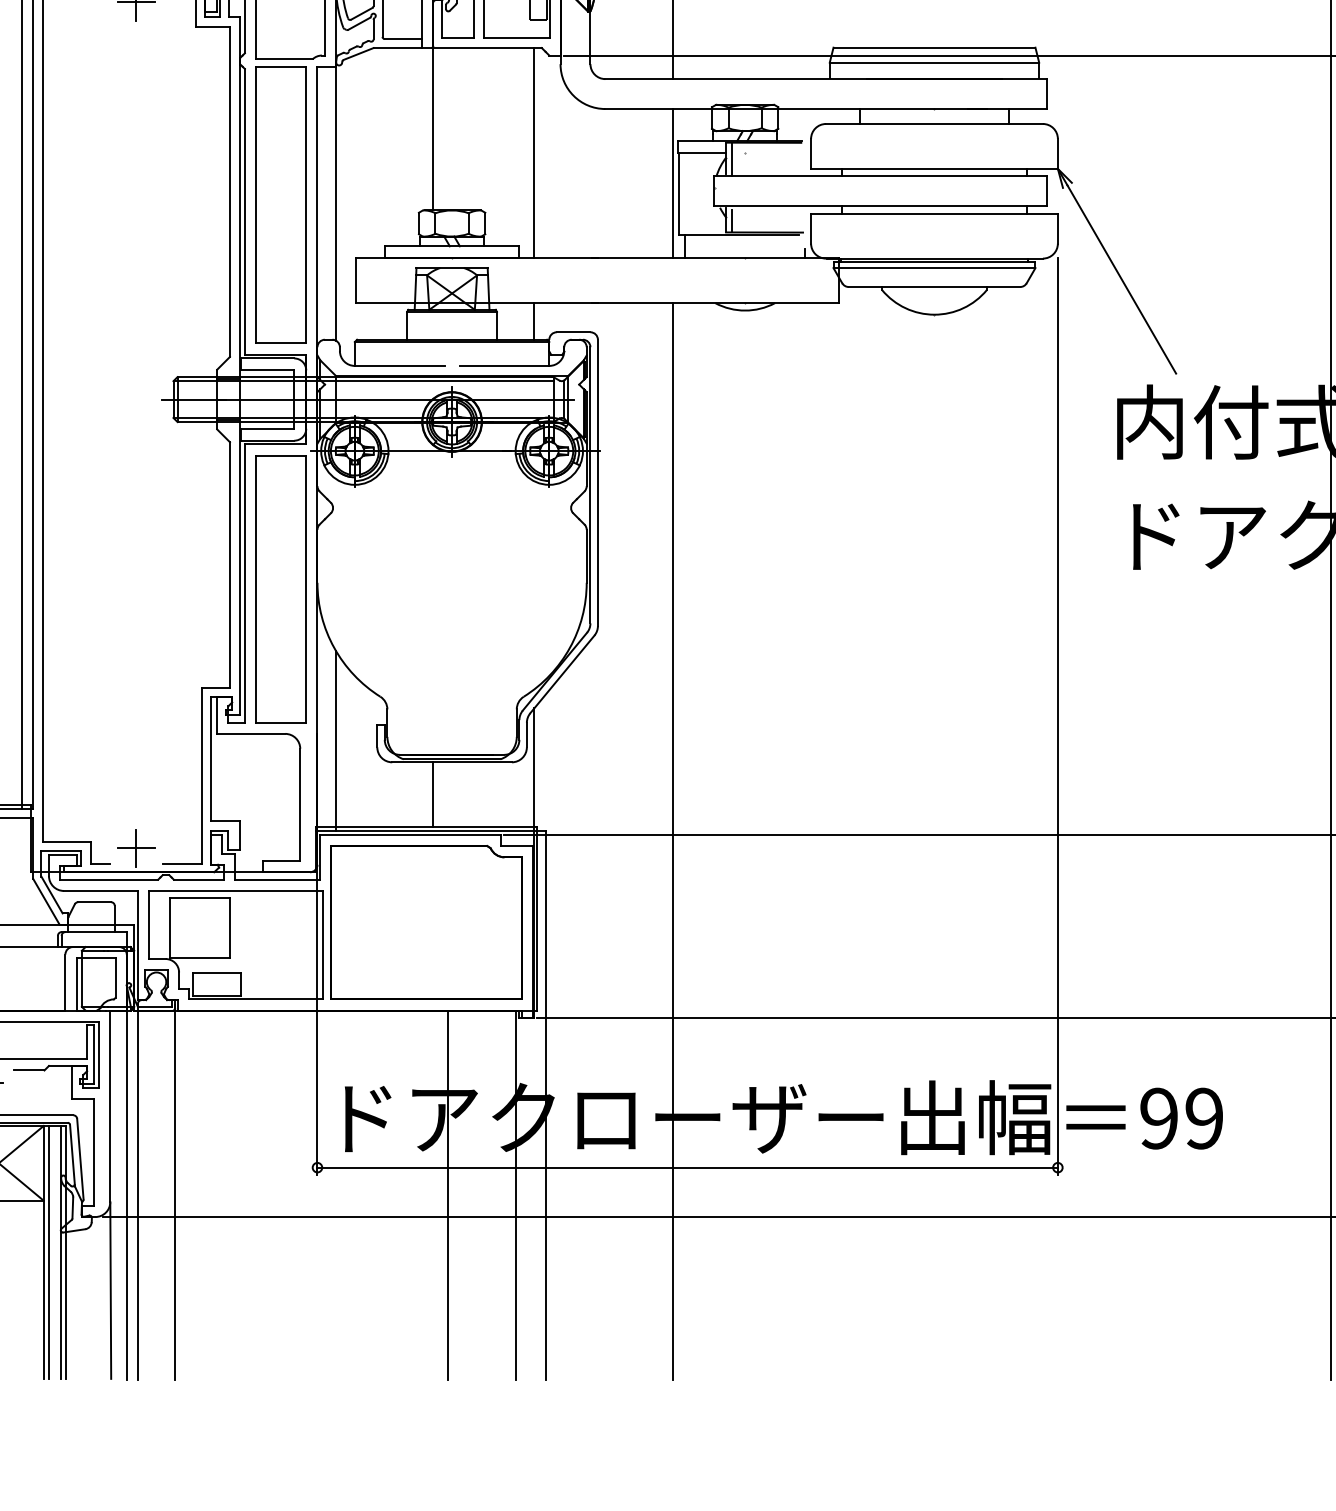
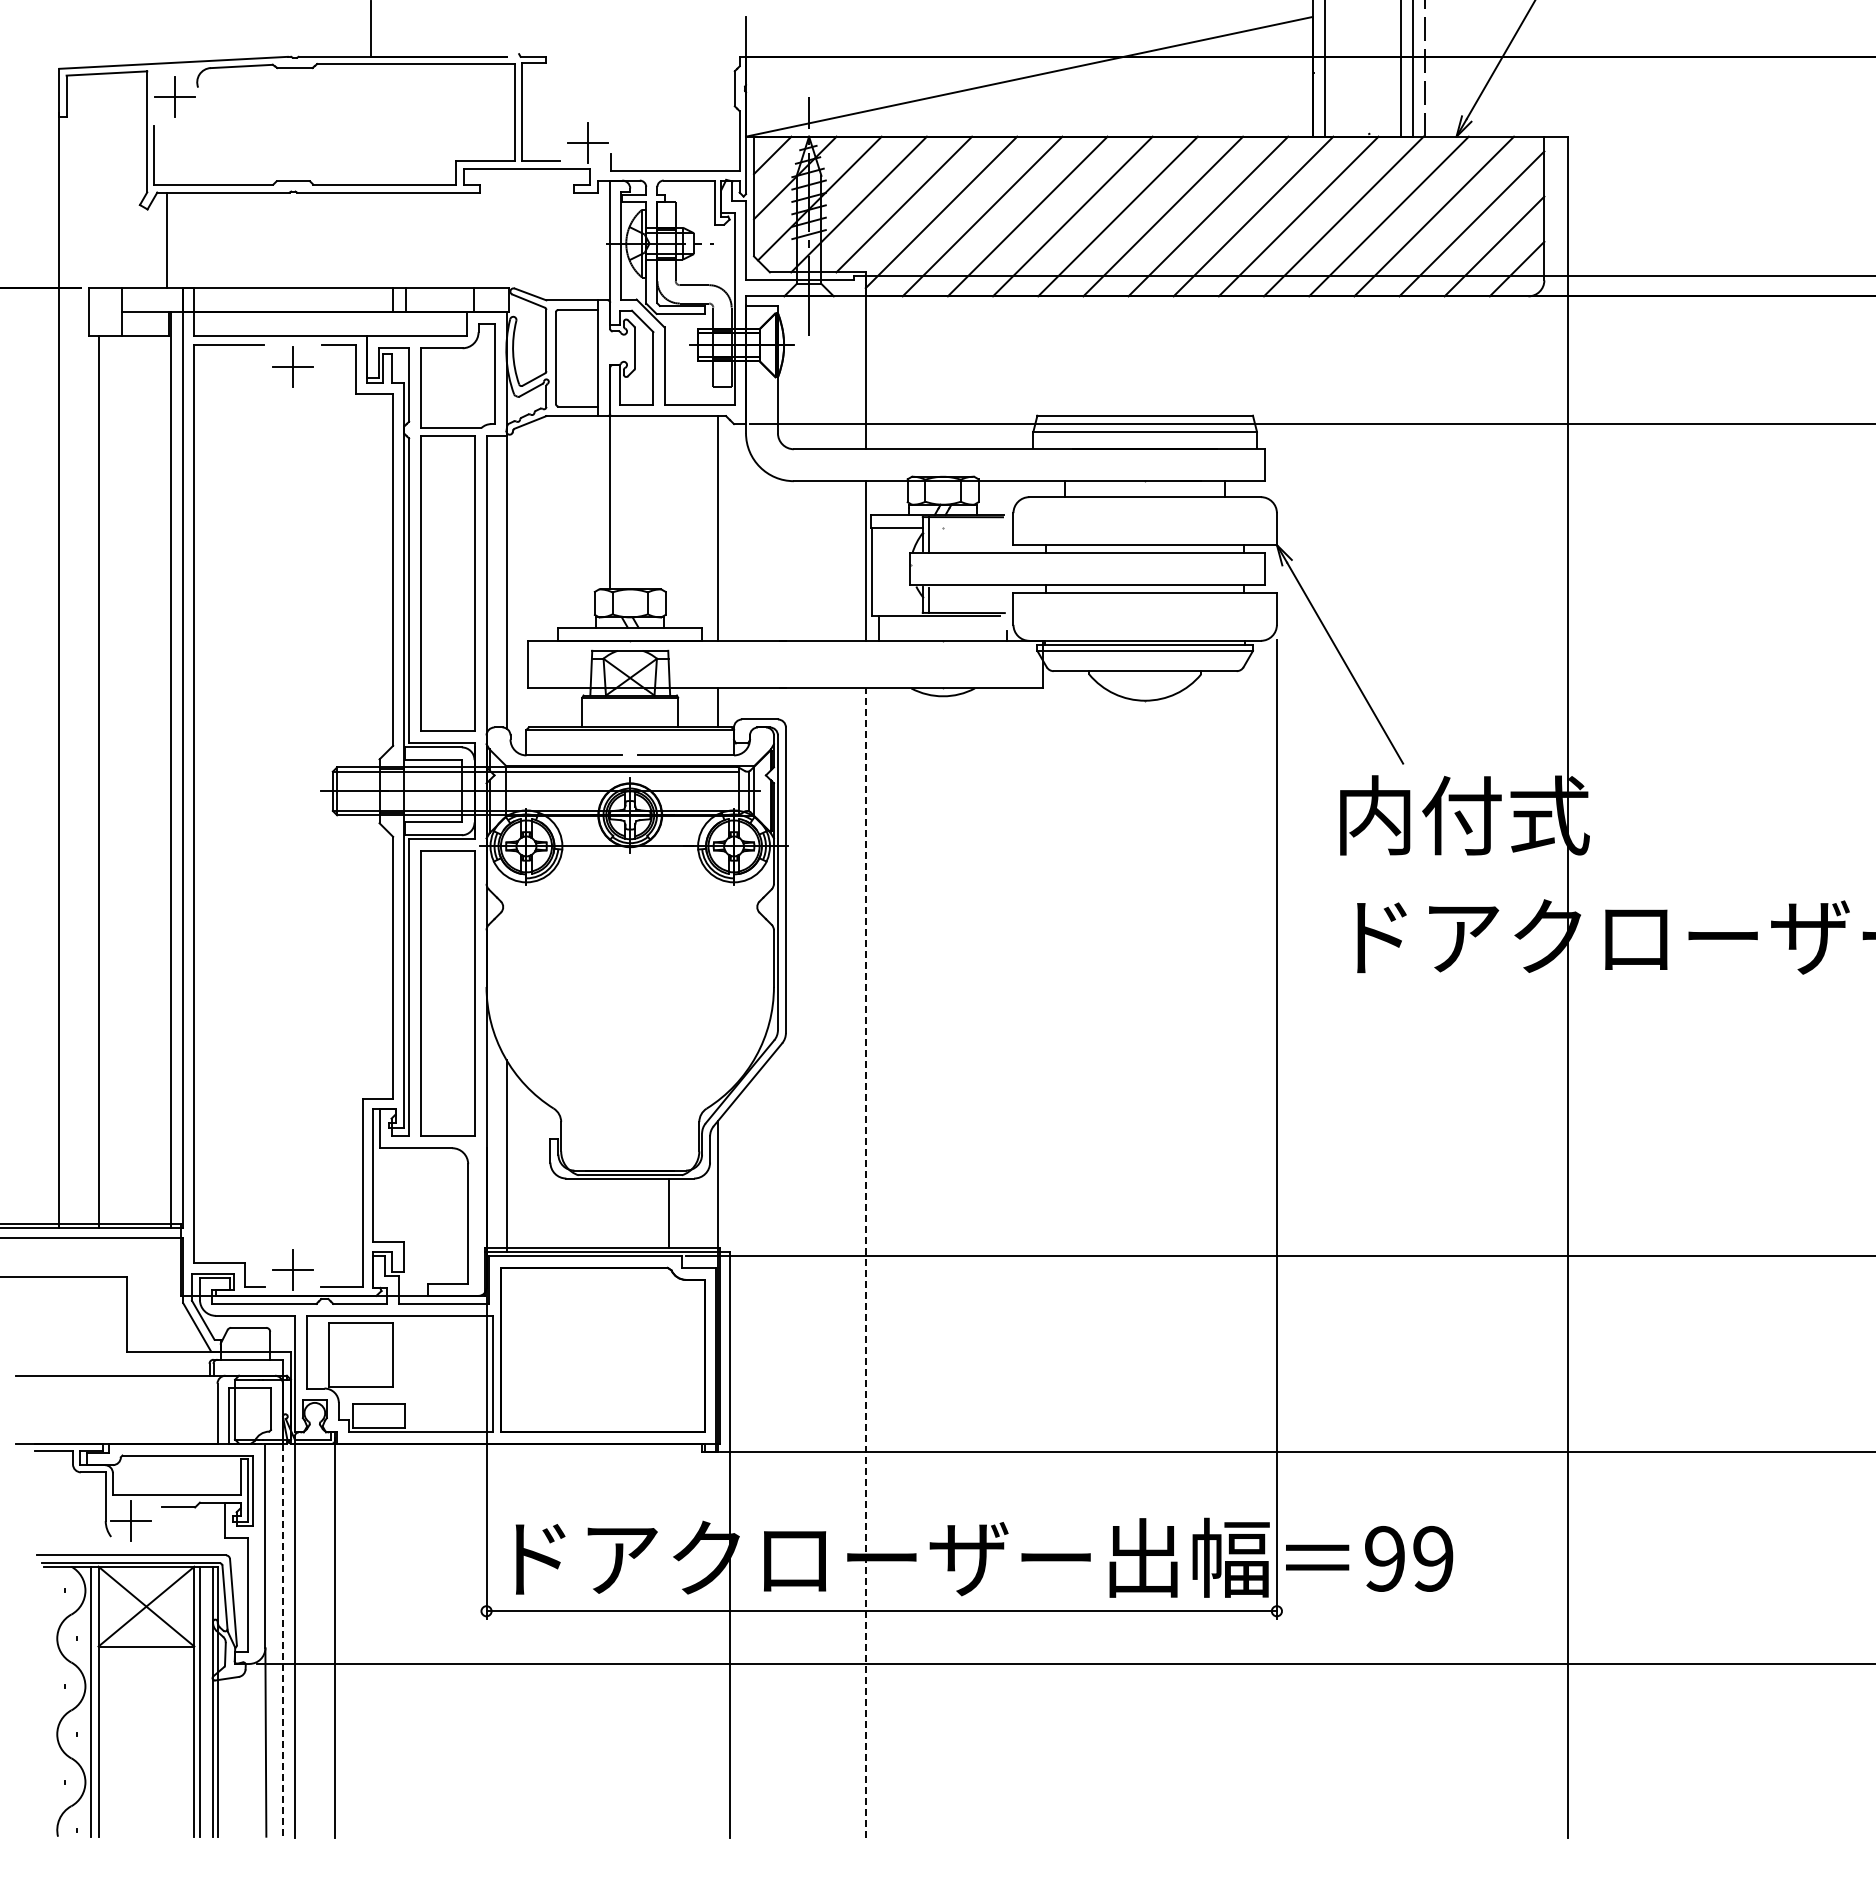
line: (433, 795) -> (669, 1213), moved
line: (672, 841) -> (865, 1263), solid -> dashed
line: (448, 1195) -> (626, 1640), removed
line: (516, 1195) -> (698, 1640), removed
line: (126, 1196) -> (282, 1641), solid -> dashed

